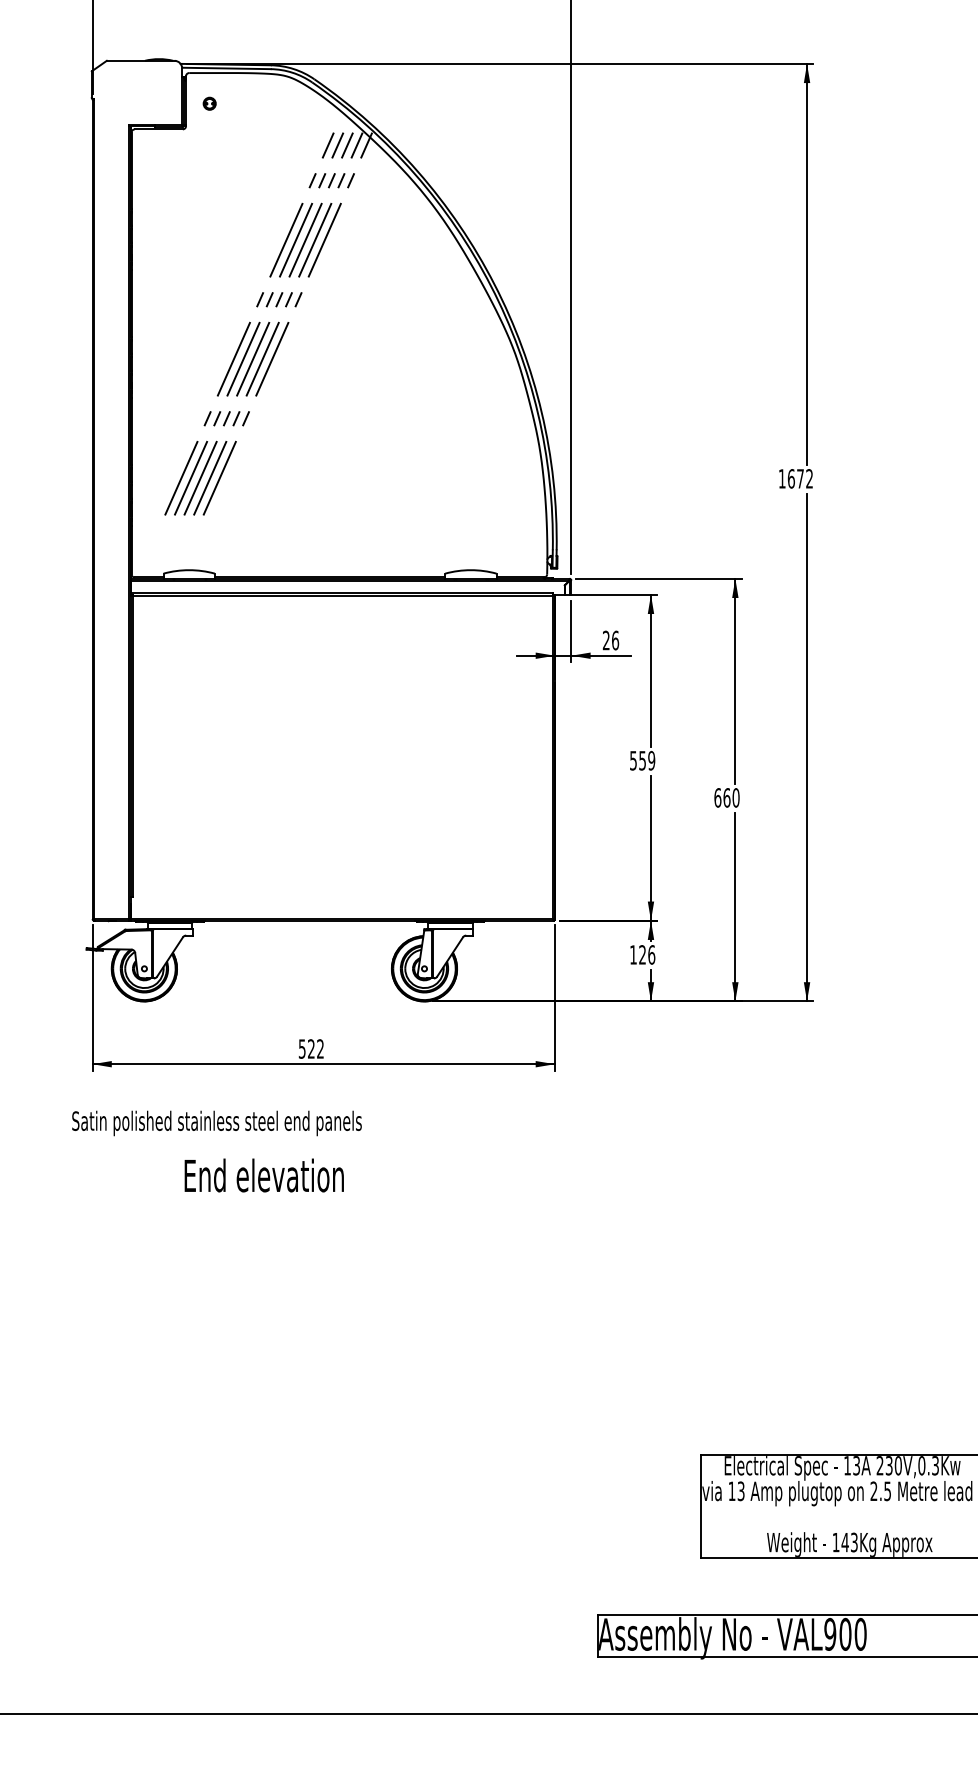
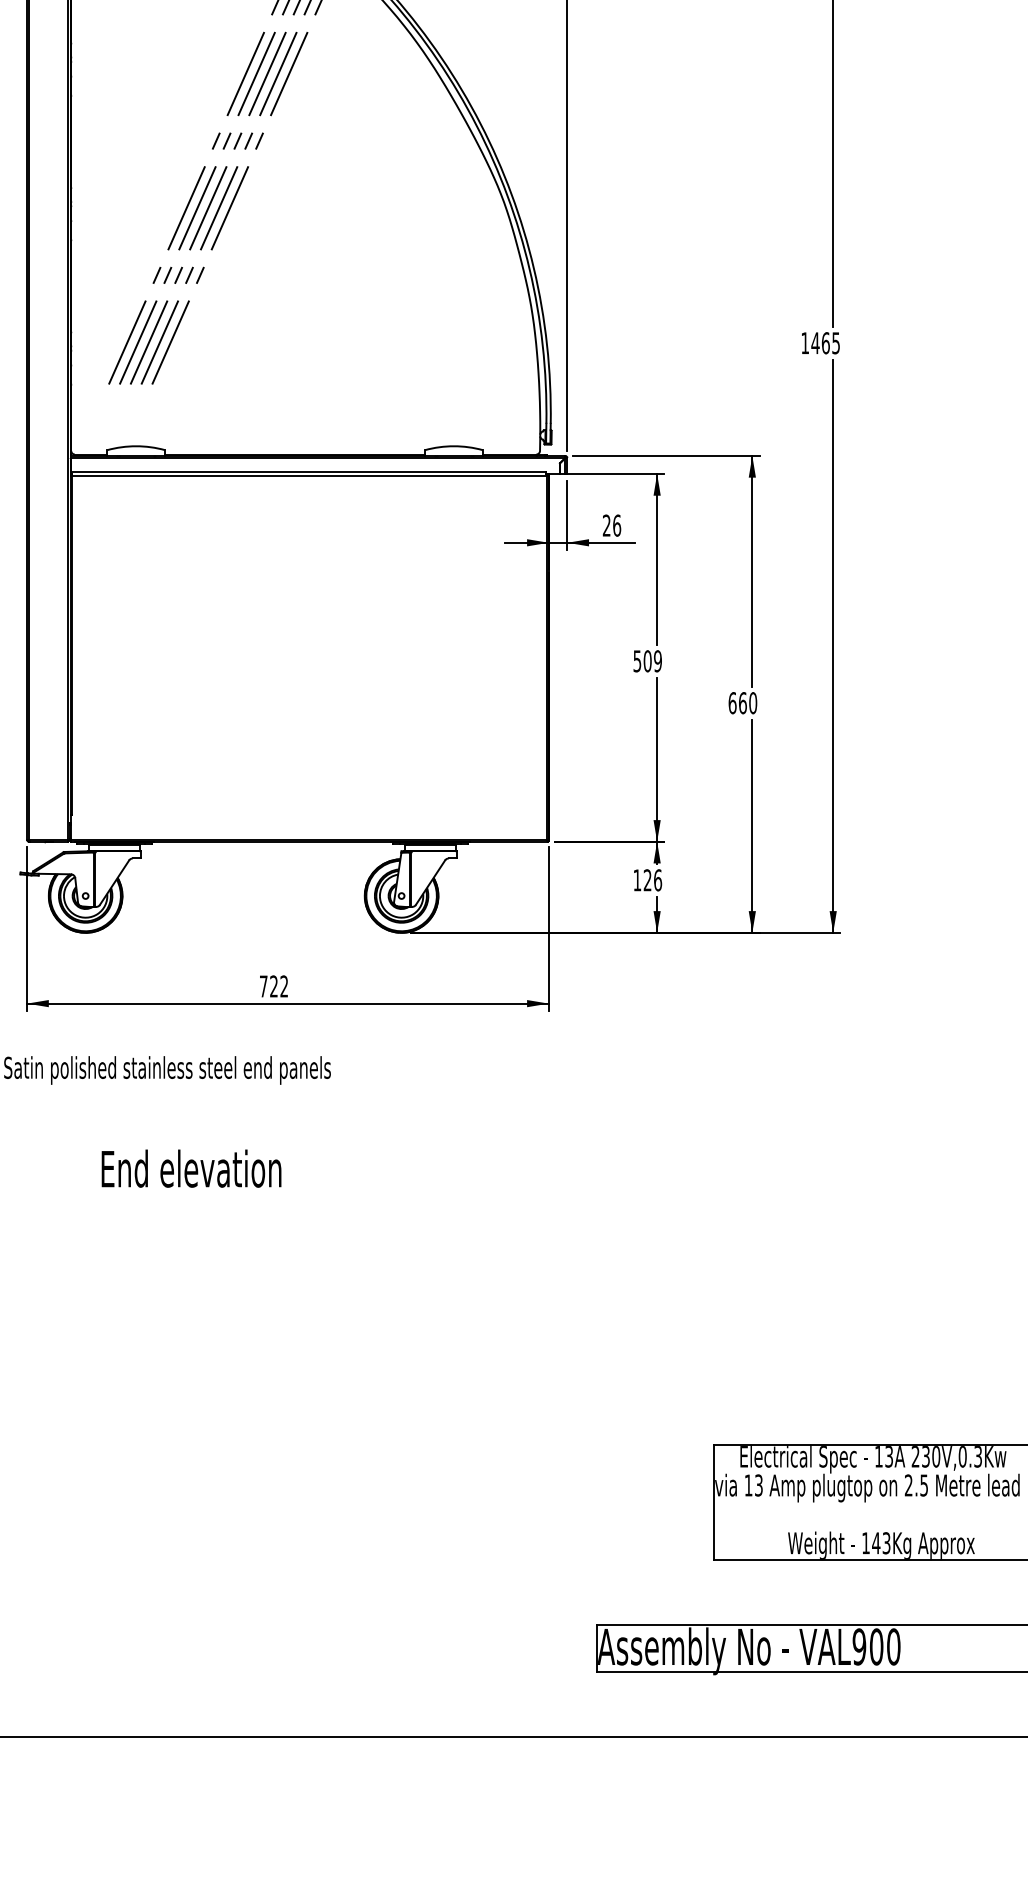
text: (799, 478) -> (824, 342), 1672 -> 1465
text: (642, 760) -> (647, 660), 559 -> 509
text: (301, 1048) -> (262, 985), 522 -> 722
text: (263, 1175) -> (190, 1168), moved

